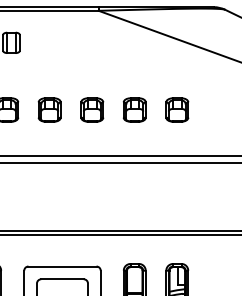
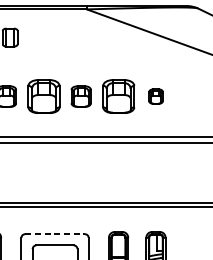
part: (49, 109) -> (43, 96), size x1.6
part: (134, 109) -> (118, 96), size x1.6
part: (177, 109) -> (156, 96), size x0.7
line: (62, 266) -> (55, 234), solid -> dashed

